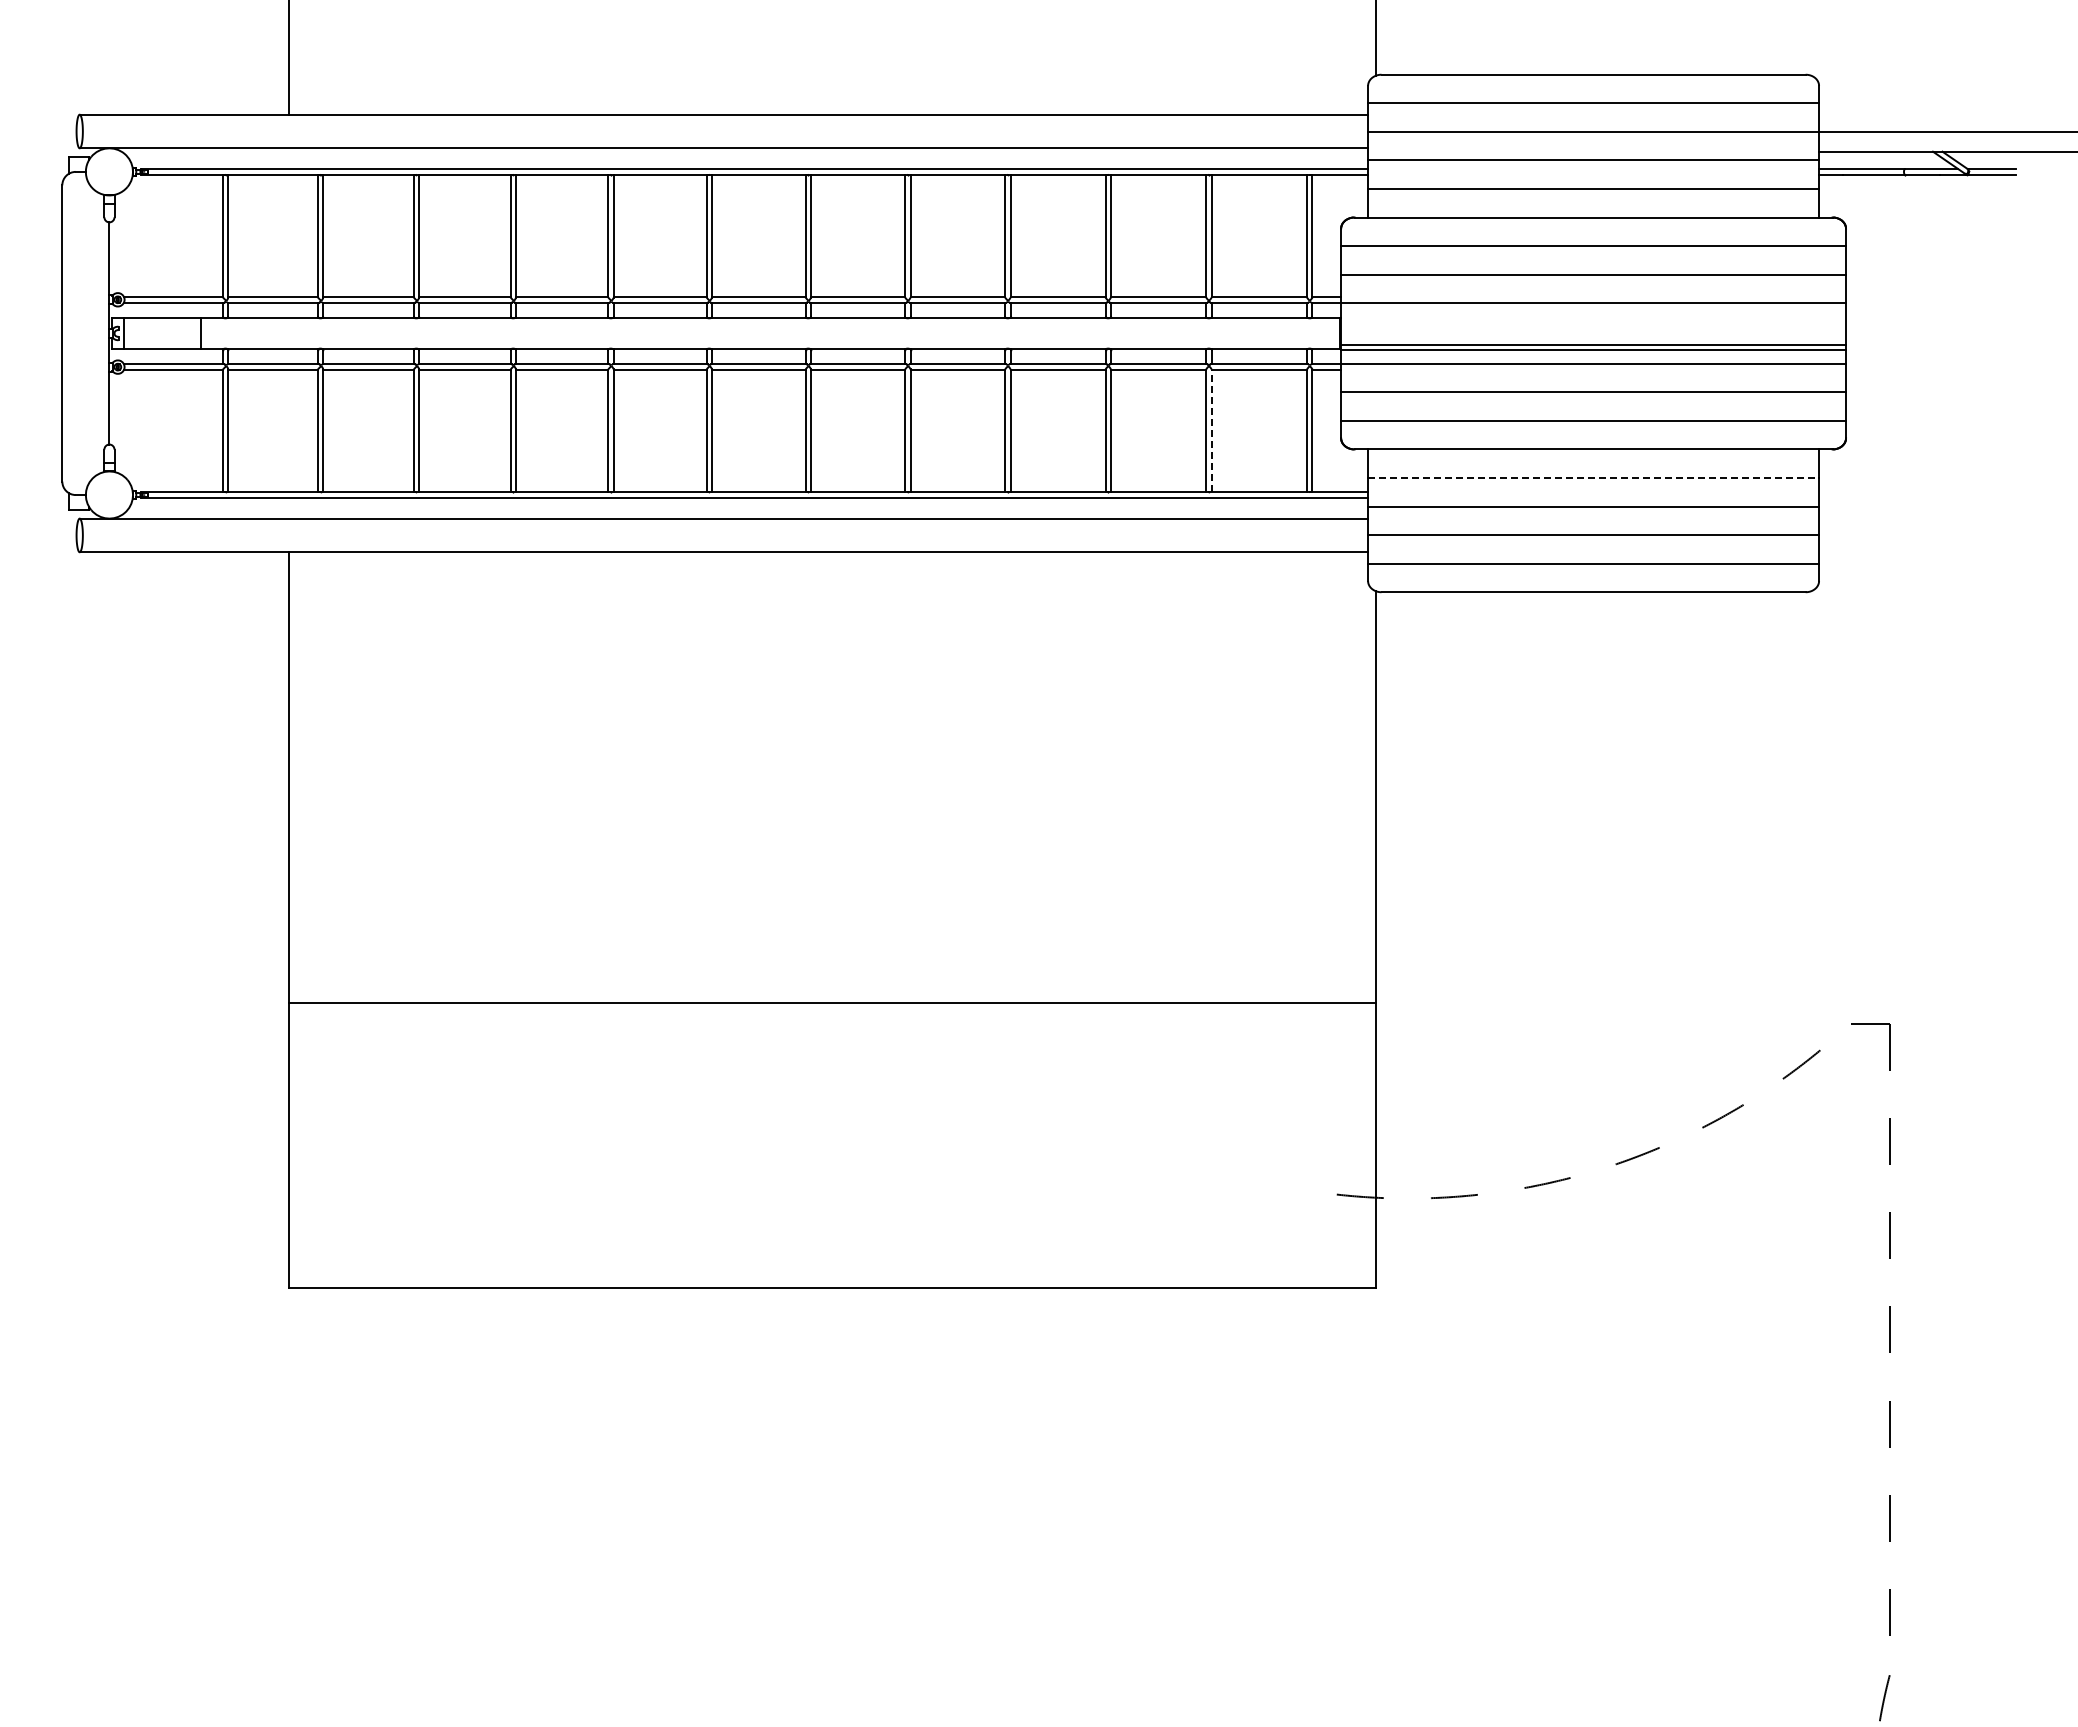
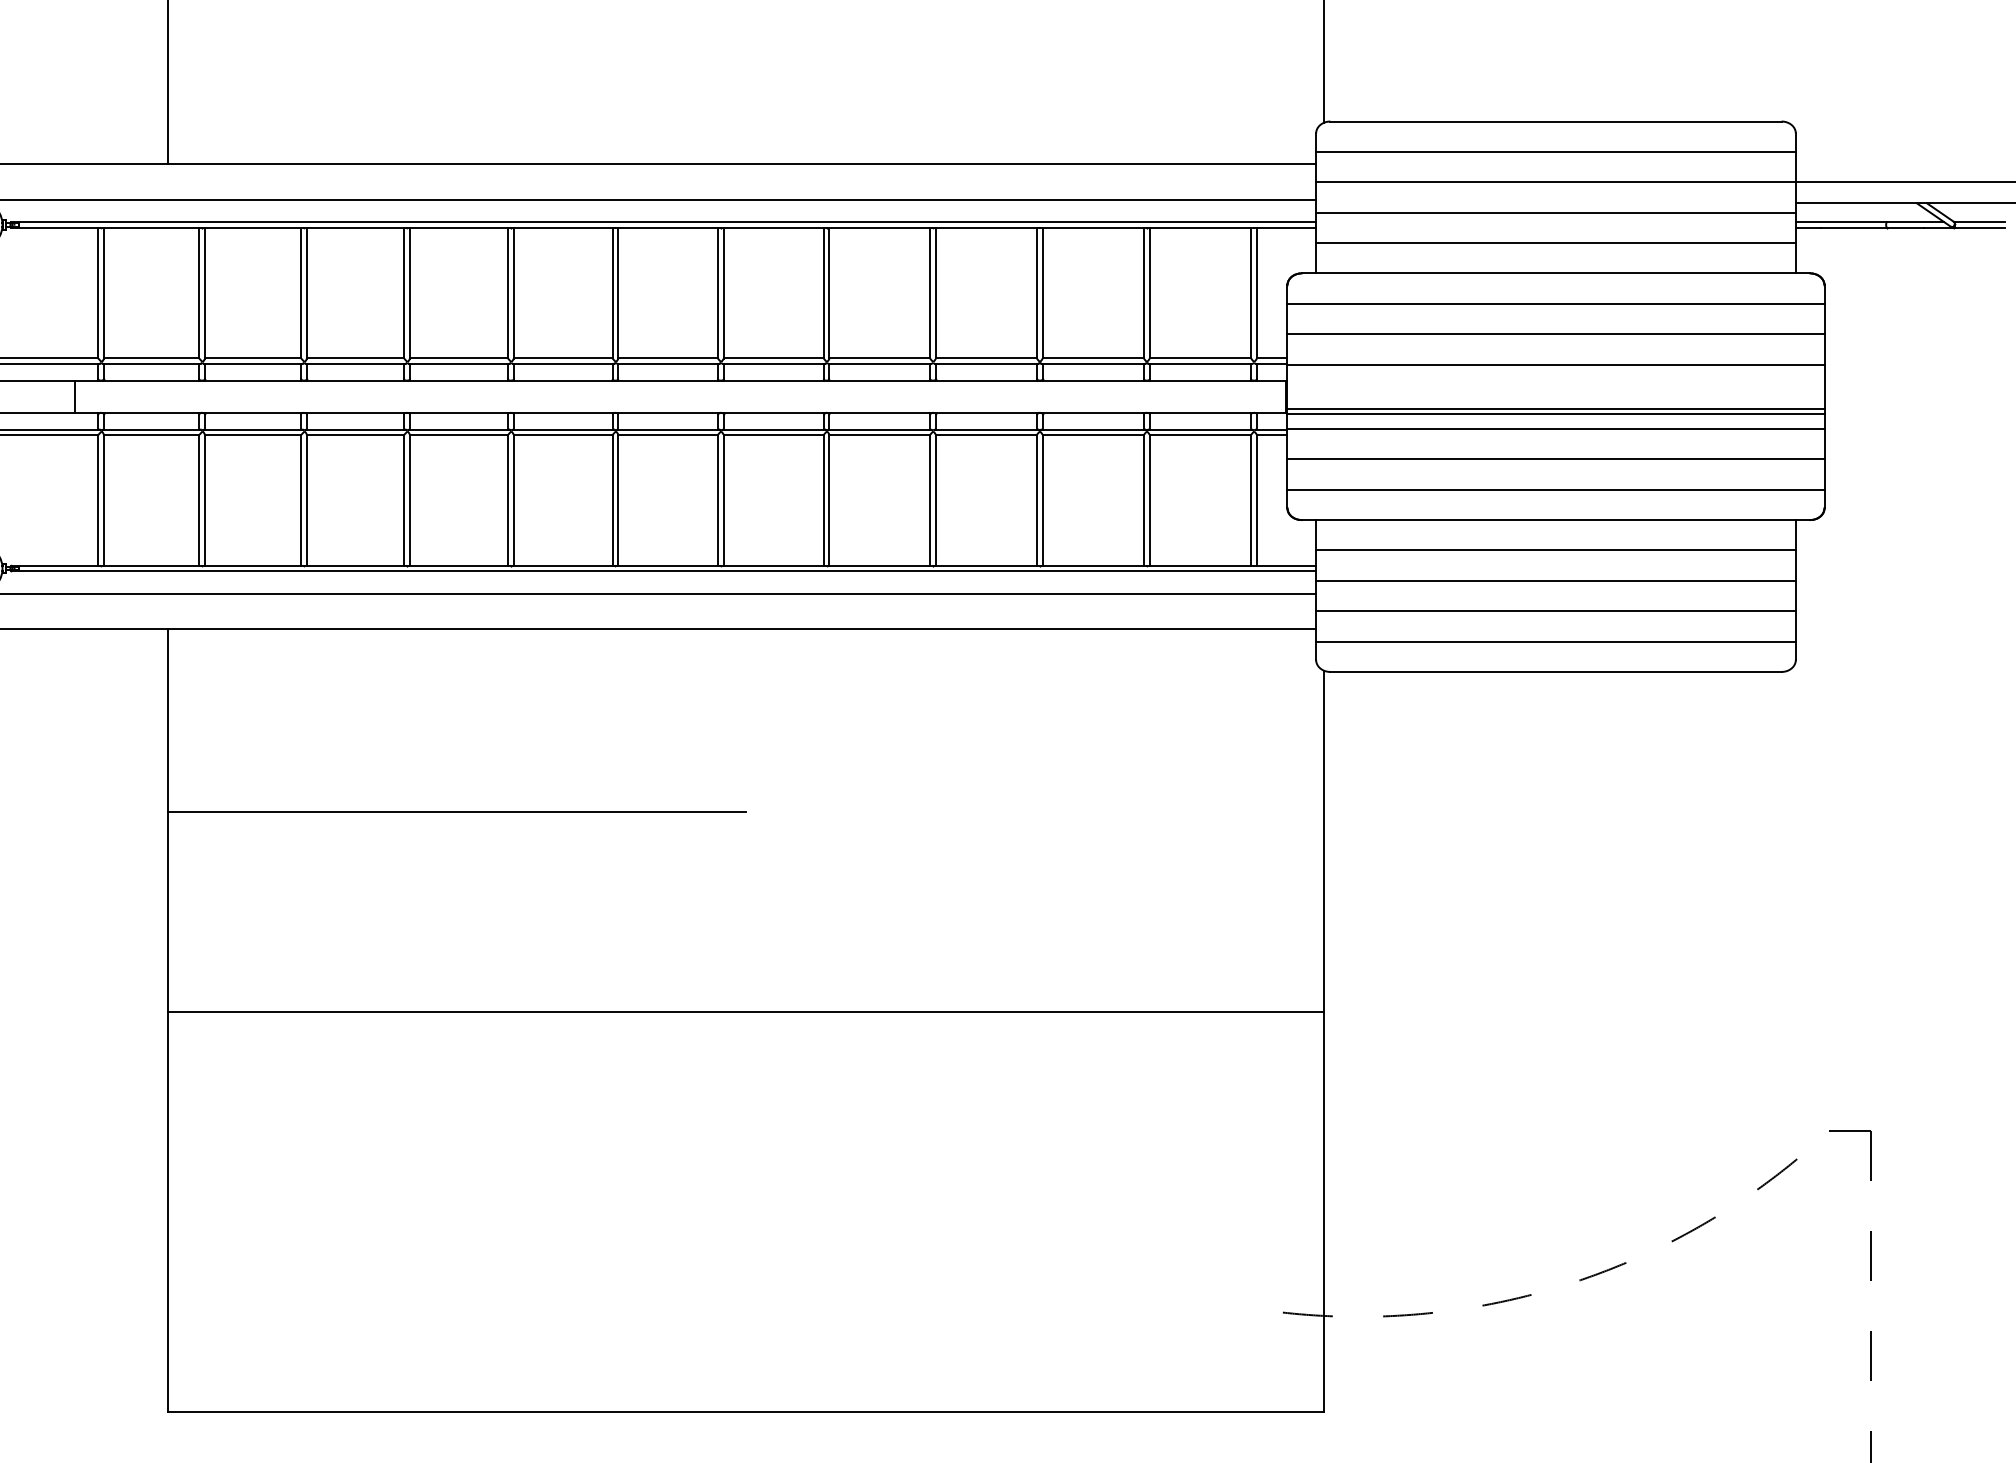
line: (1211, 430) -> (1149, 499), dashed -> solid
line: (1593, 478) -> (1555, 550), dashed -> solid
line: (560, 724) -> (457, 812), added
line: (831, 1003) -> (745, 1012), moved

